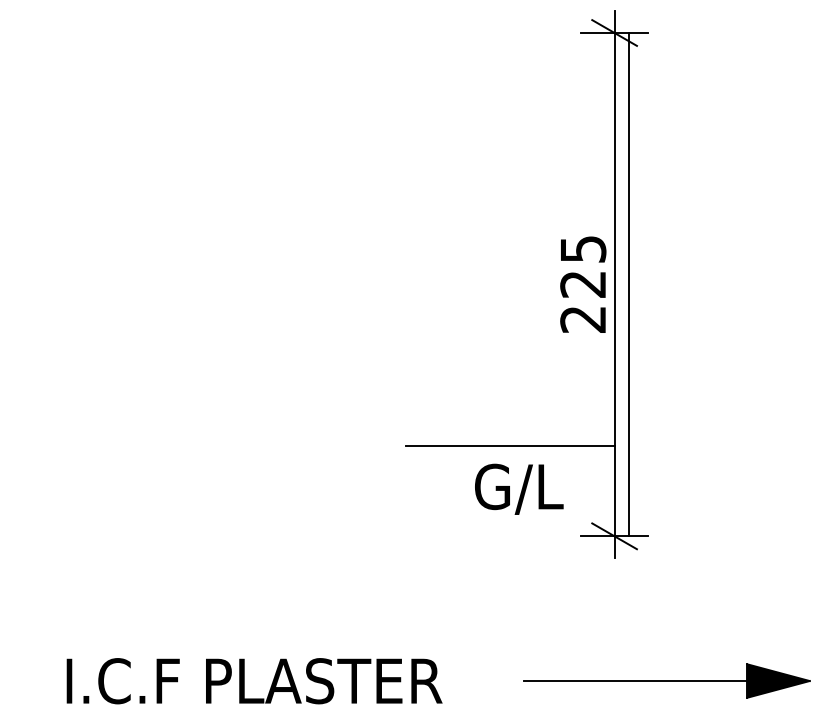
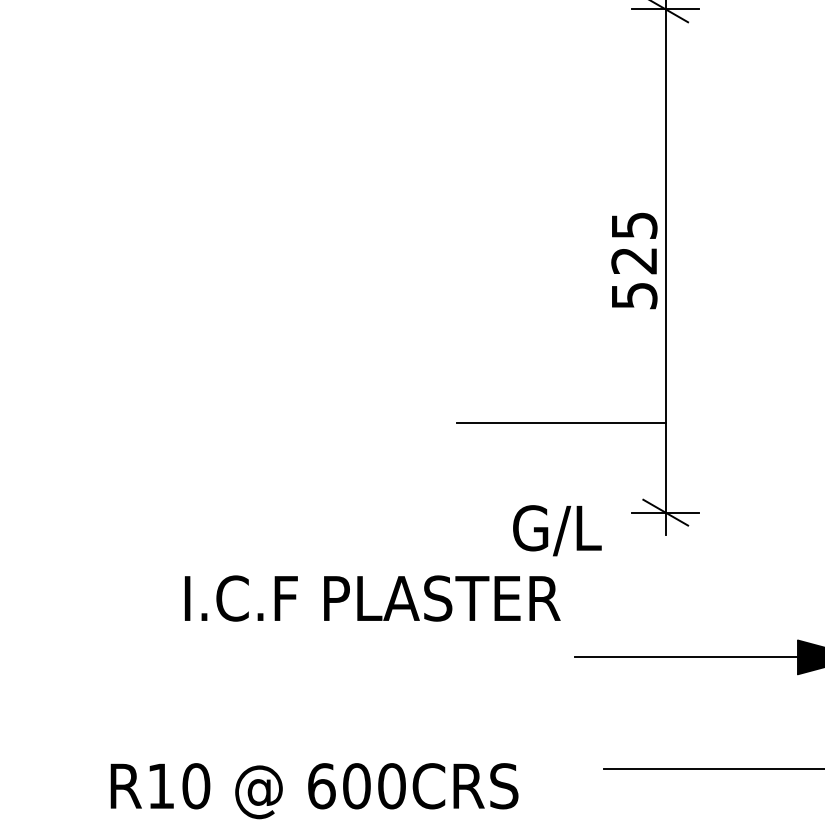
line: (628, 284) -> (679, 260), removed
text: (583, 320) -> (634, 296), 225 -> 525
text: (519, 489) -> (557, 530), moved
text: (254, 681) -> (372, 598), moved

